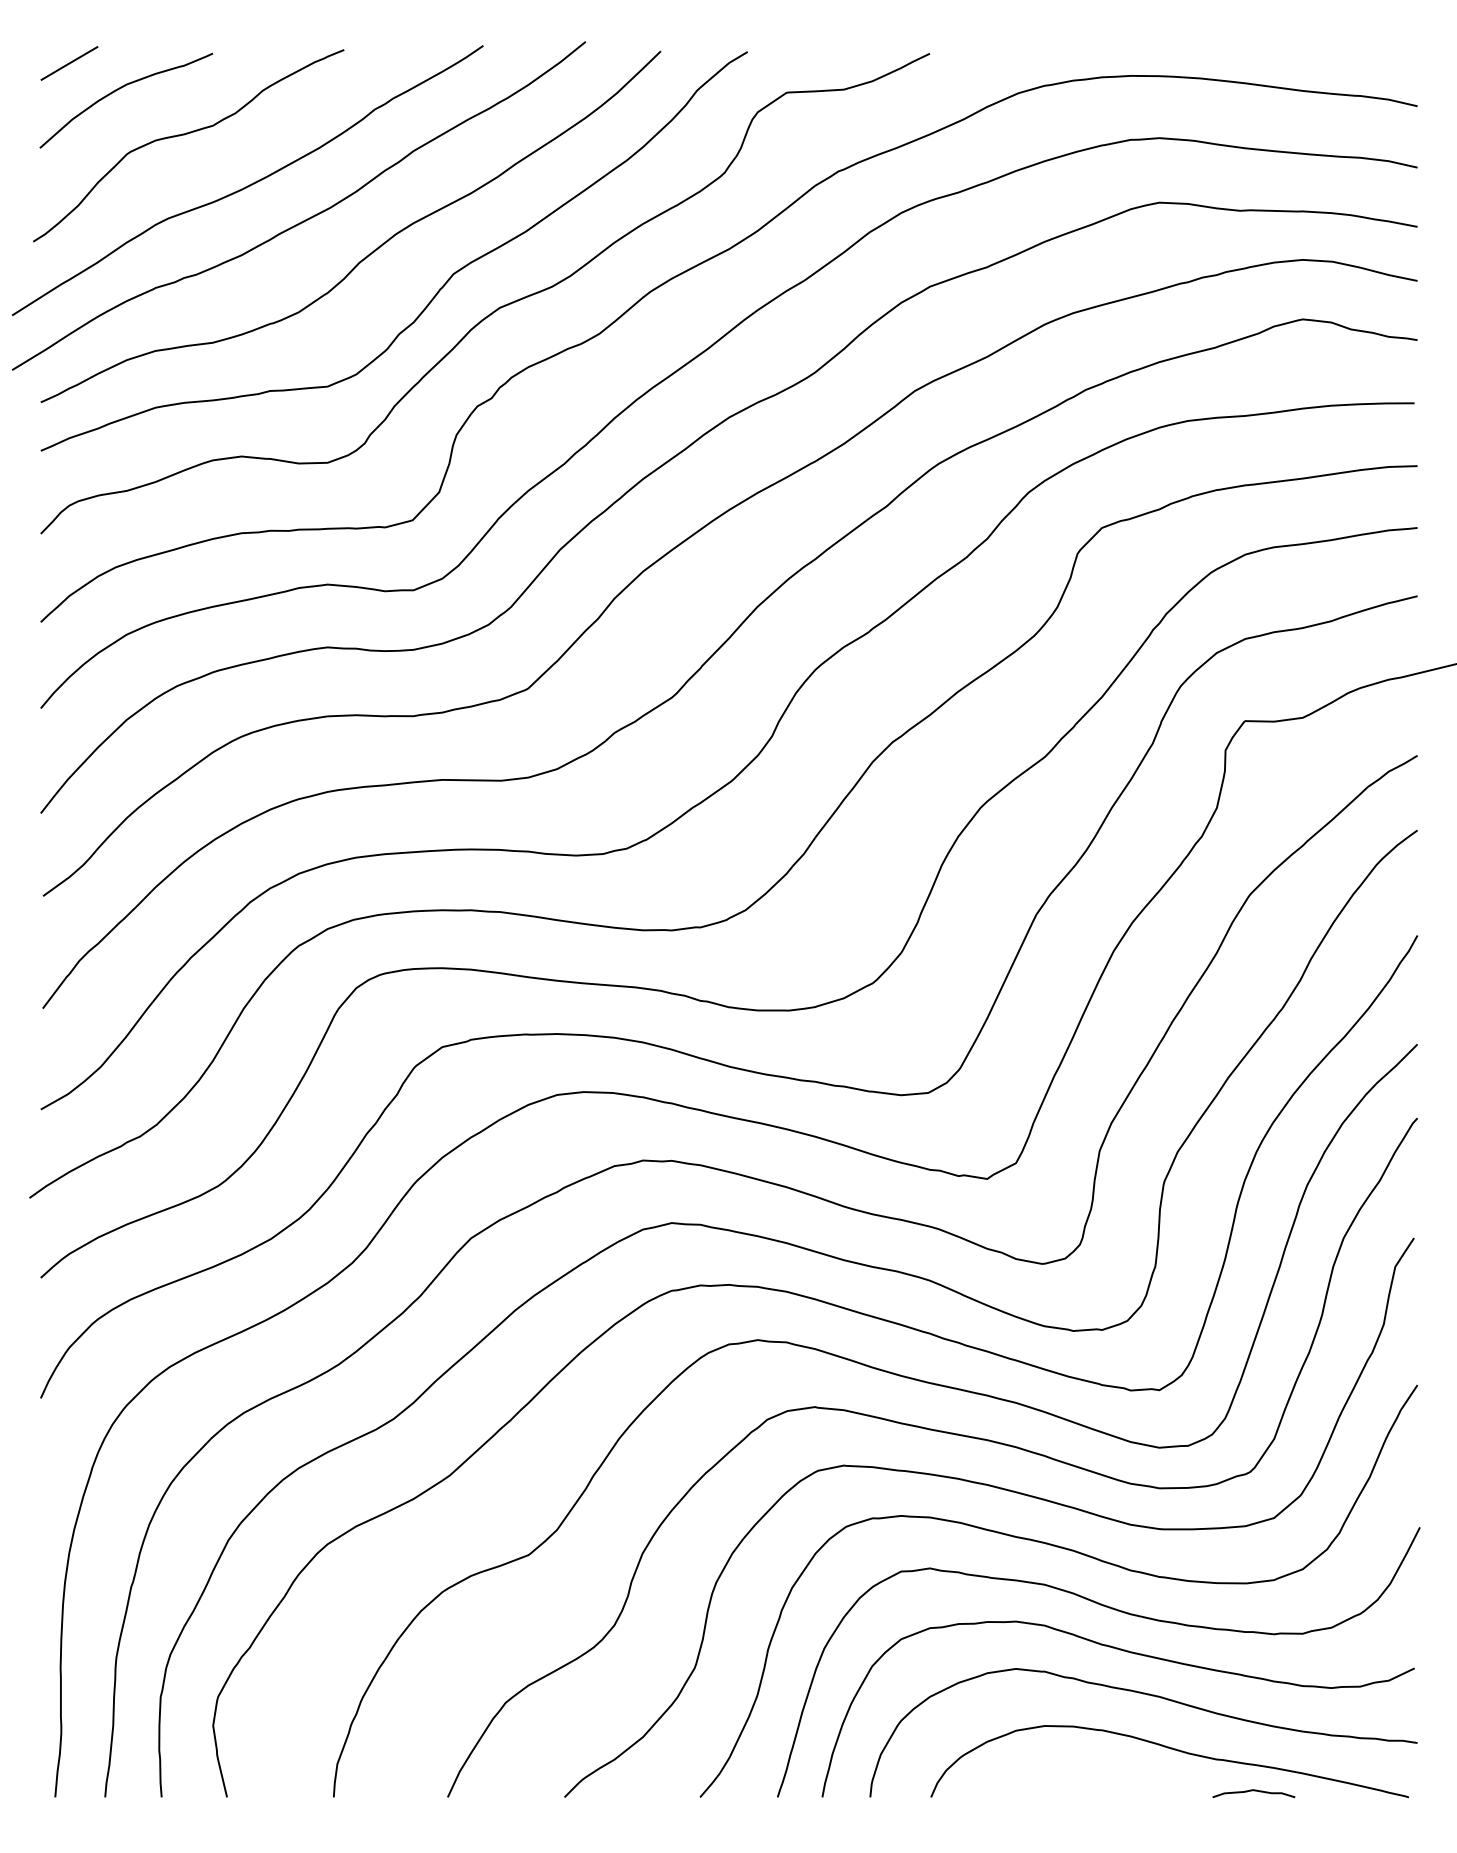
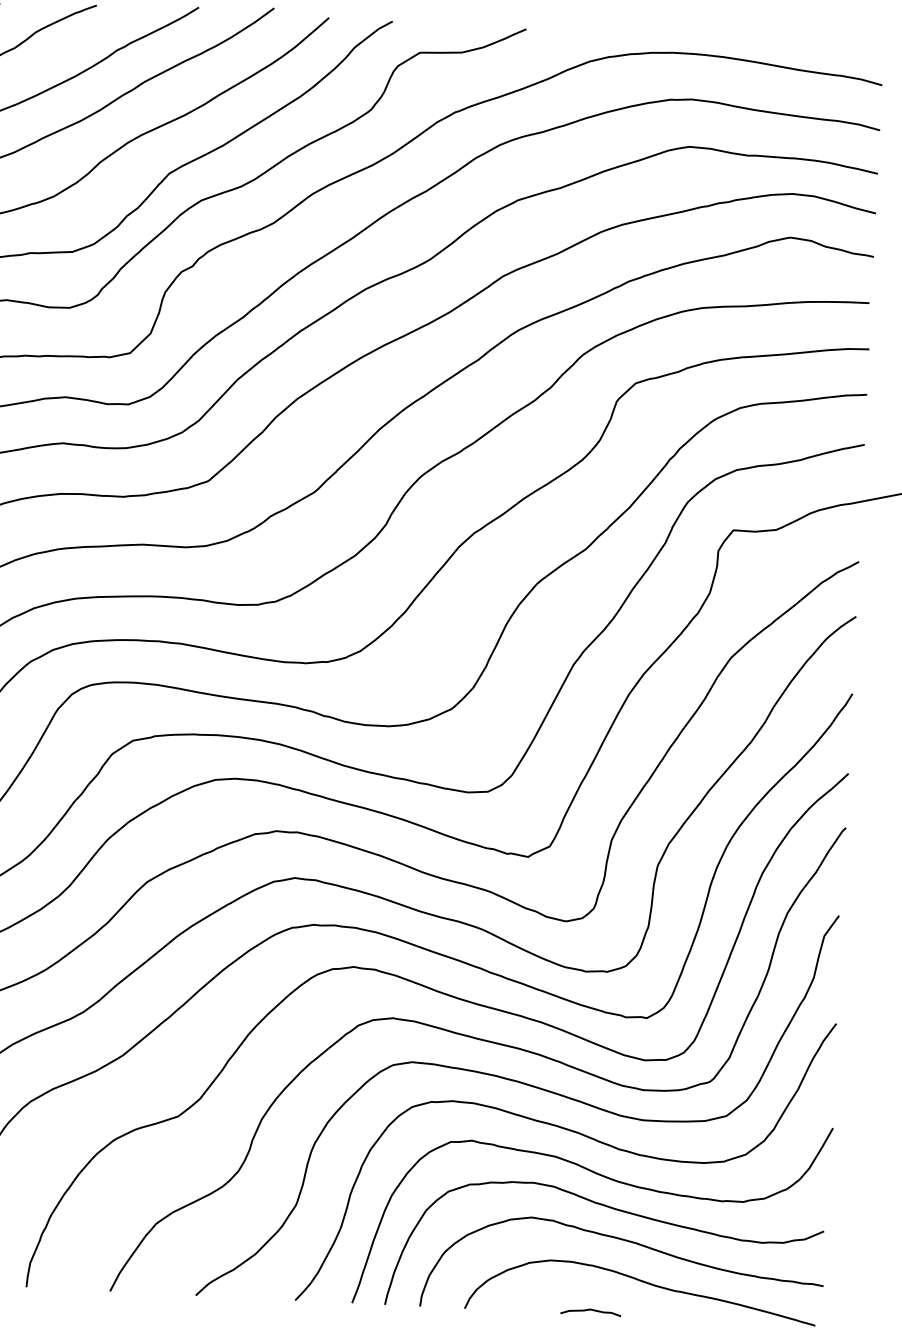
curve: (1253, 1791) -> (590, 1310), moved

